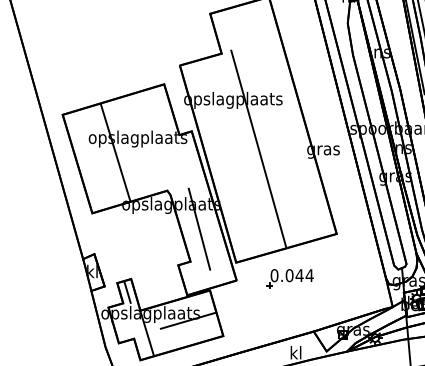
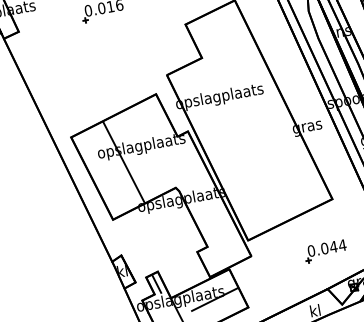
line: (258, 148) -> (249, 136), removed
line: (199, 228) -> (210, 216), removed
part: (289, 278) -> (325, 251), moved

